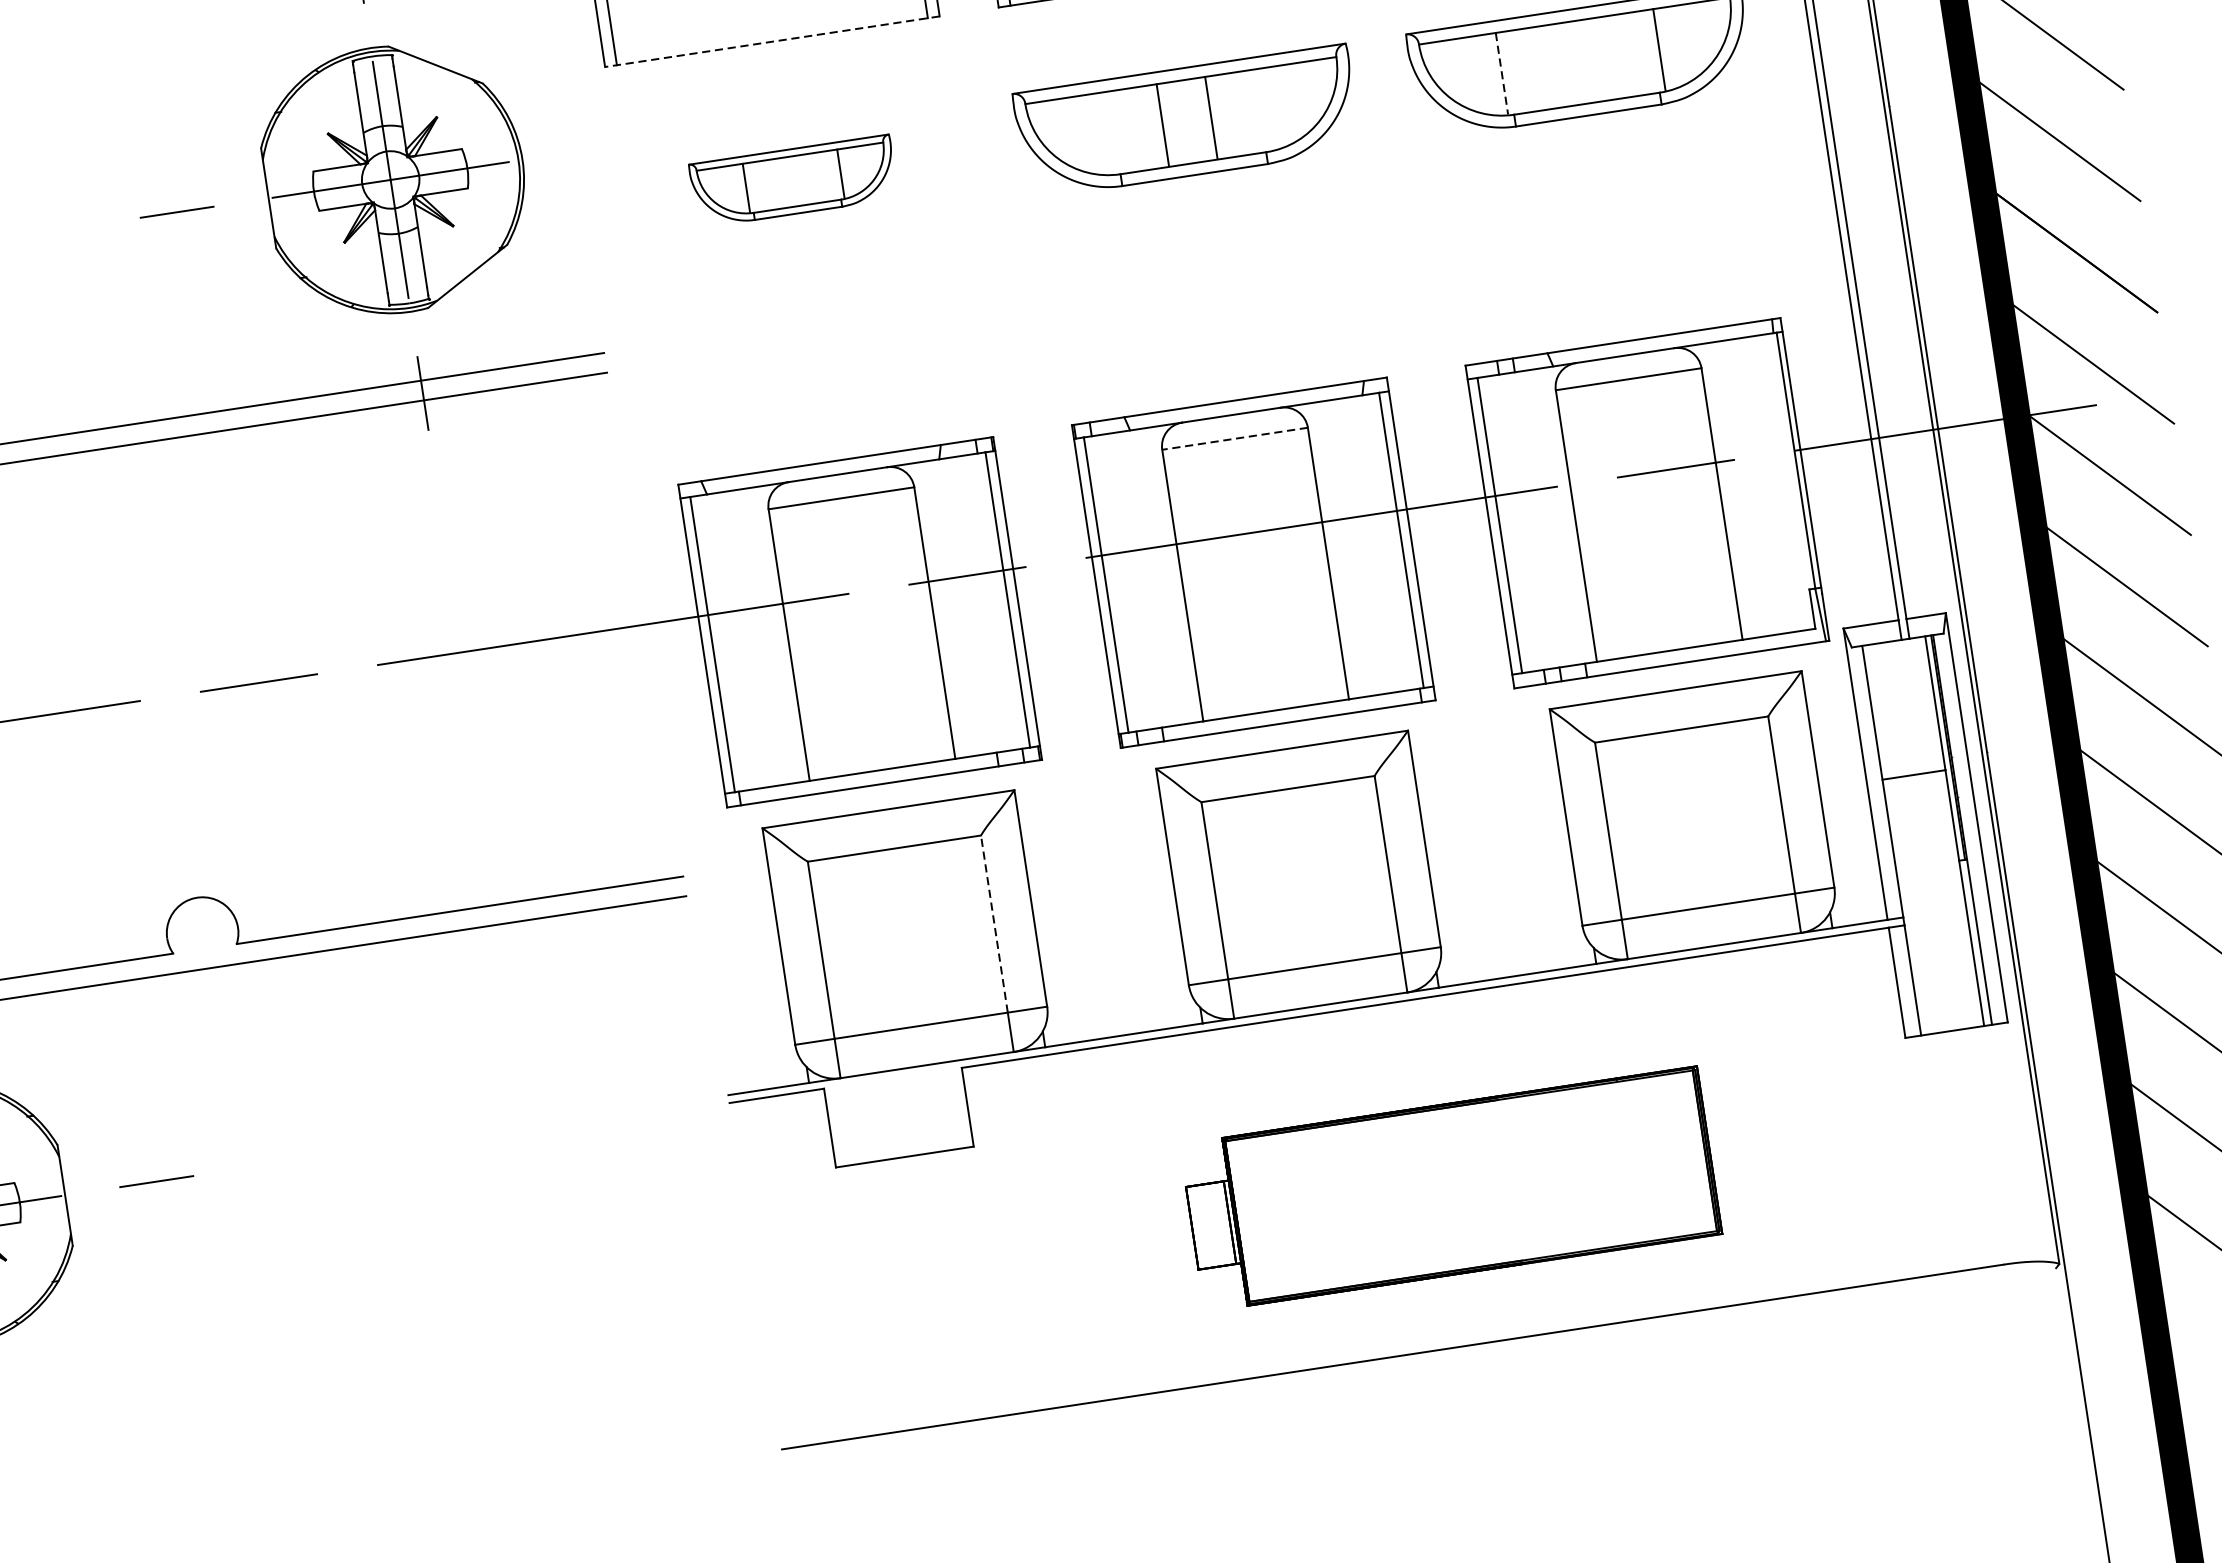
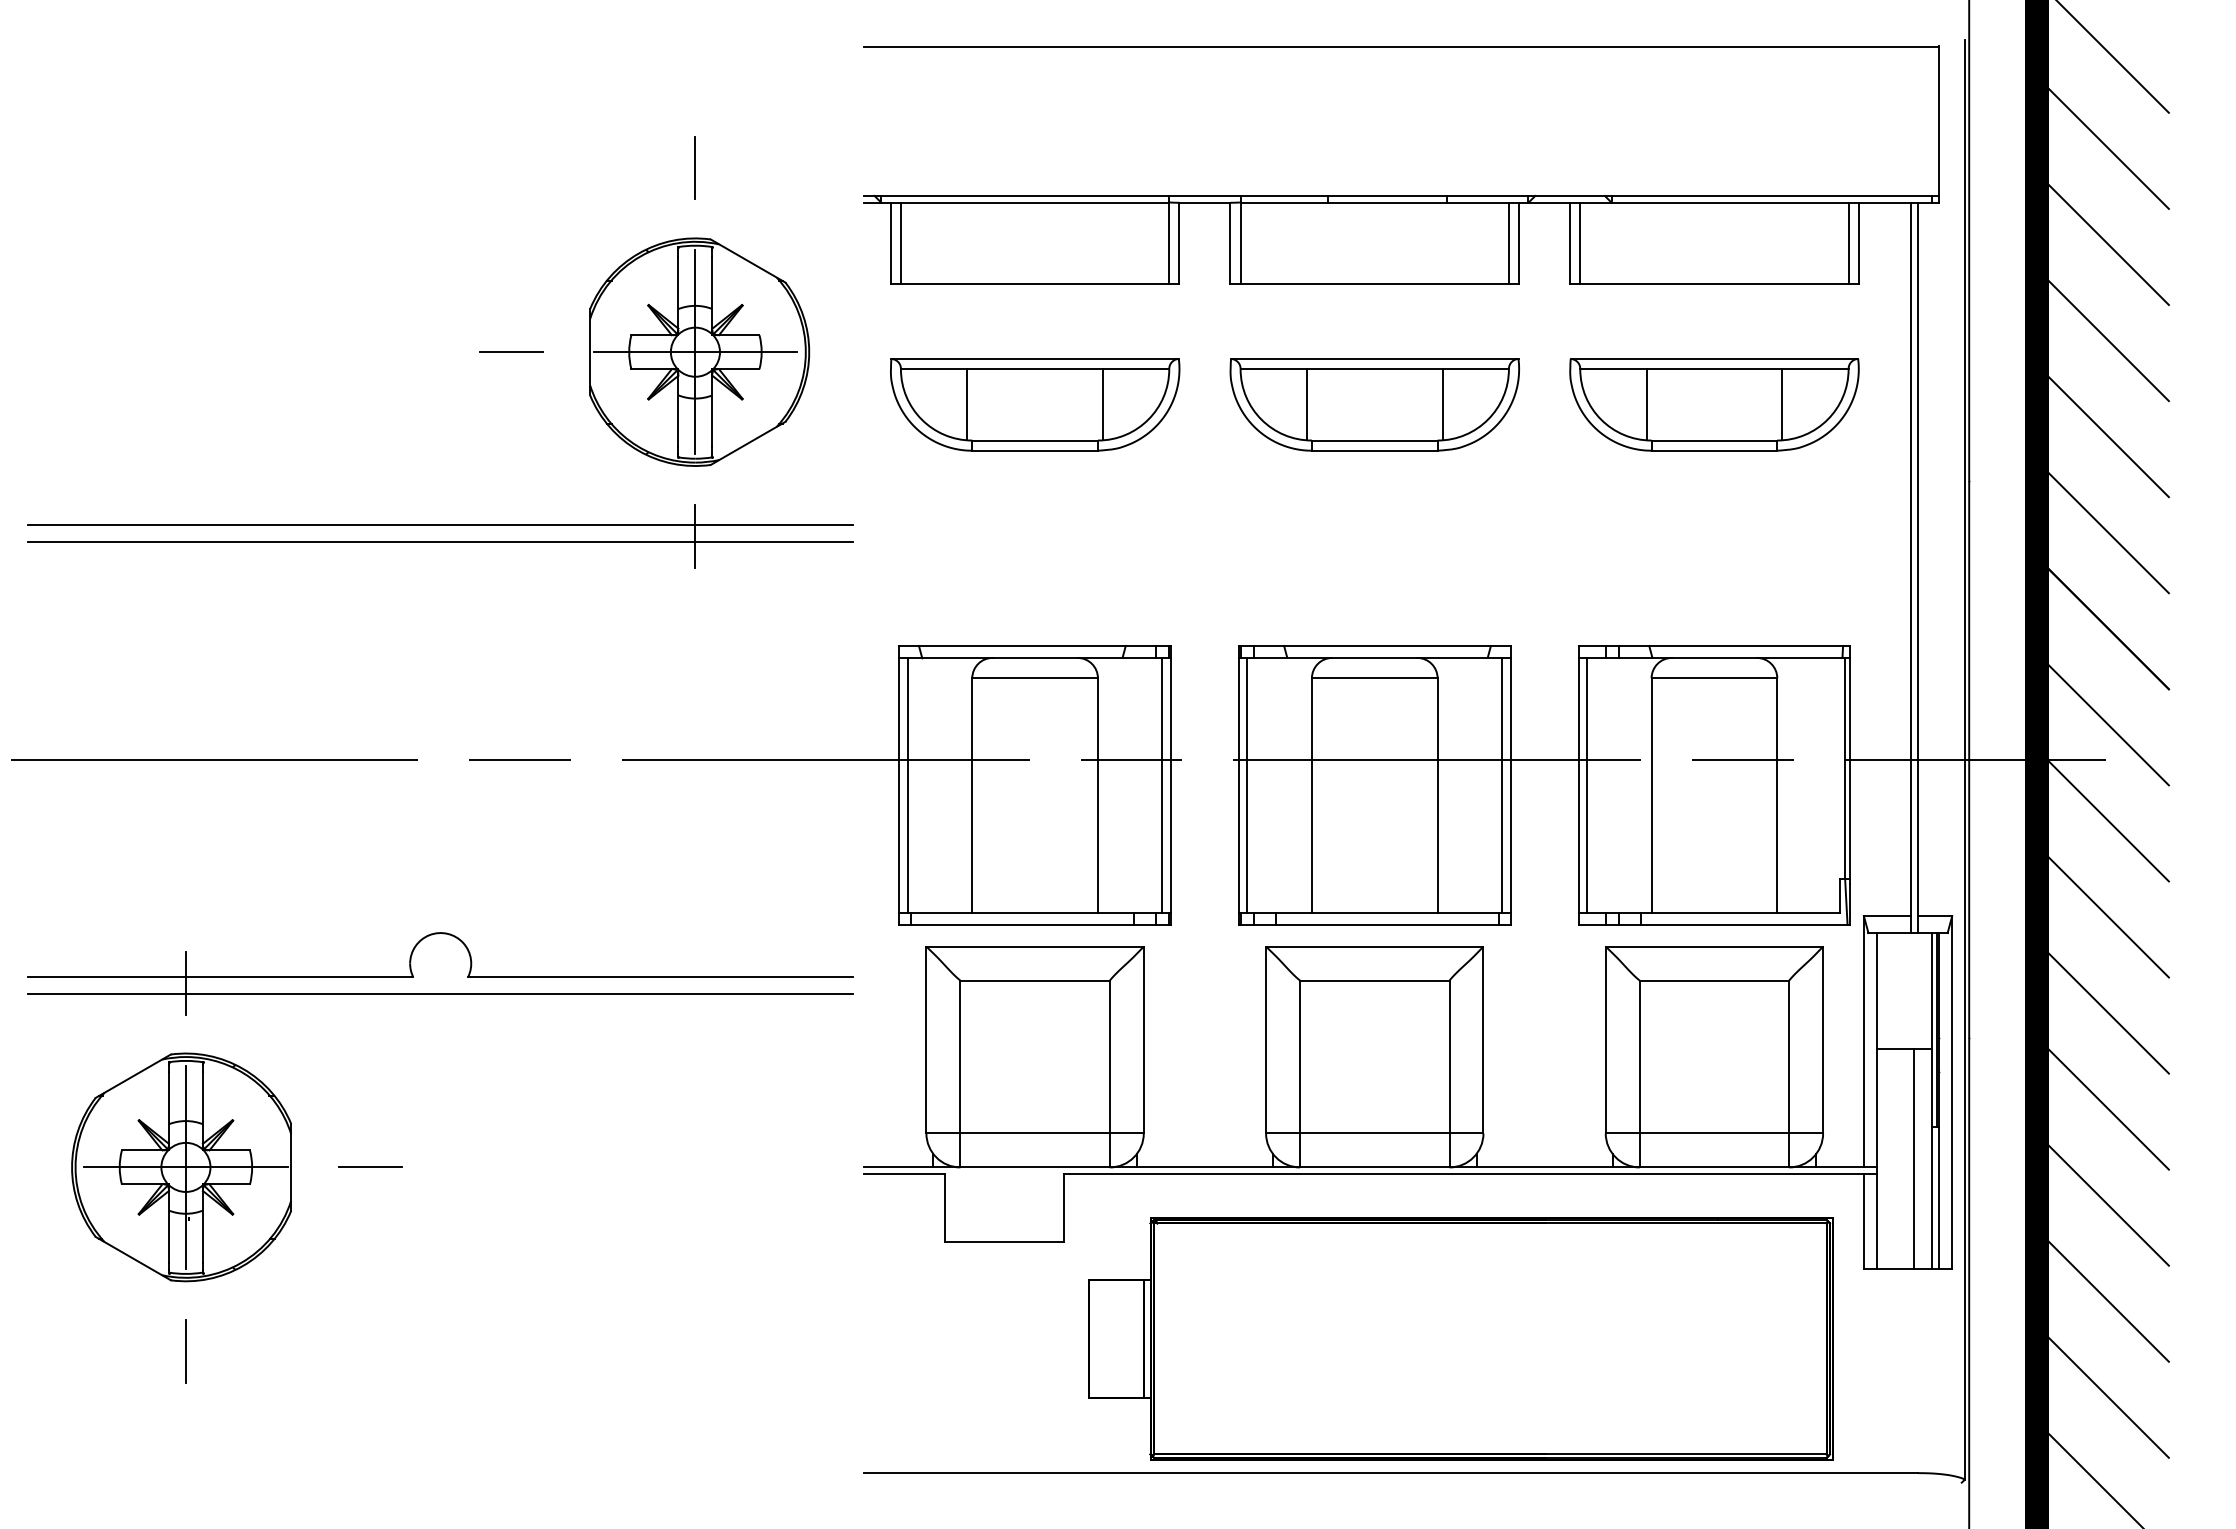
line: (771, 42) -> (1034, 284), dashed -> solid
line: (1501, 73) -> (1646, 404), dashed -> solid
line: (1211, 117) -> (1442, 404), moved
line: (1162, 125) -> (1306, 404), moved
part: (793, 180) -> (1035, 404), size x1.67
line: (1234, 439) -> (1374, 678), dashed -> solid
line: (1944, 900) -> (1914, 1158), added
line: (993, 923) -> (1109, 1056), dashed -> solid
part: (1450, 1188) -> (1460, 1338), size x1.67

